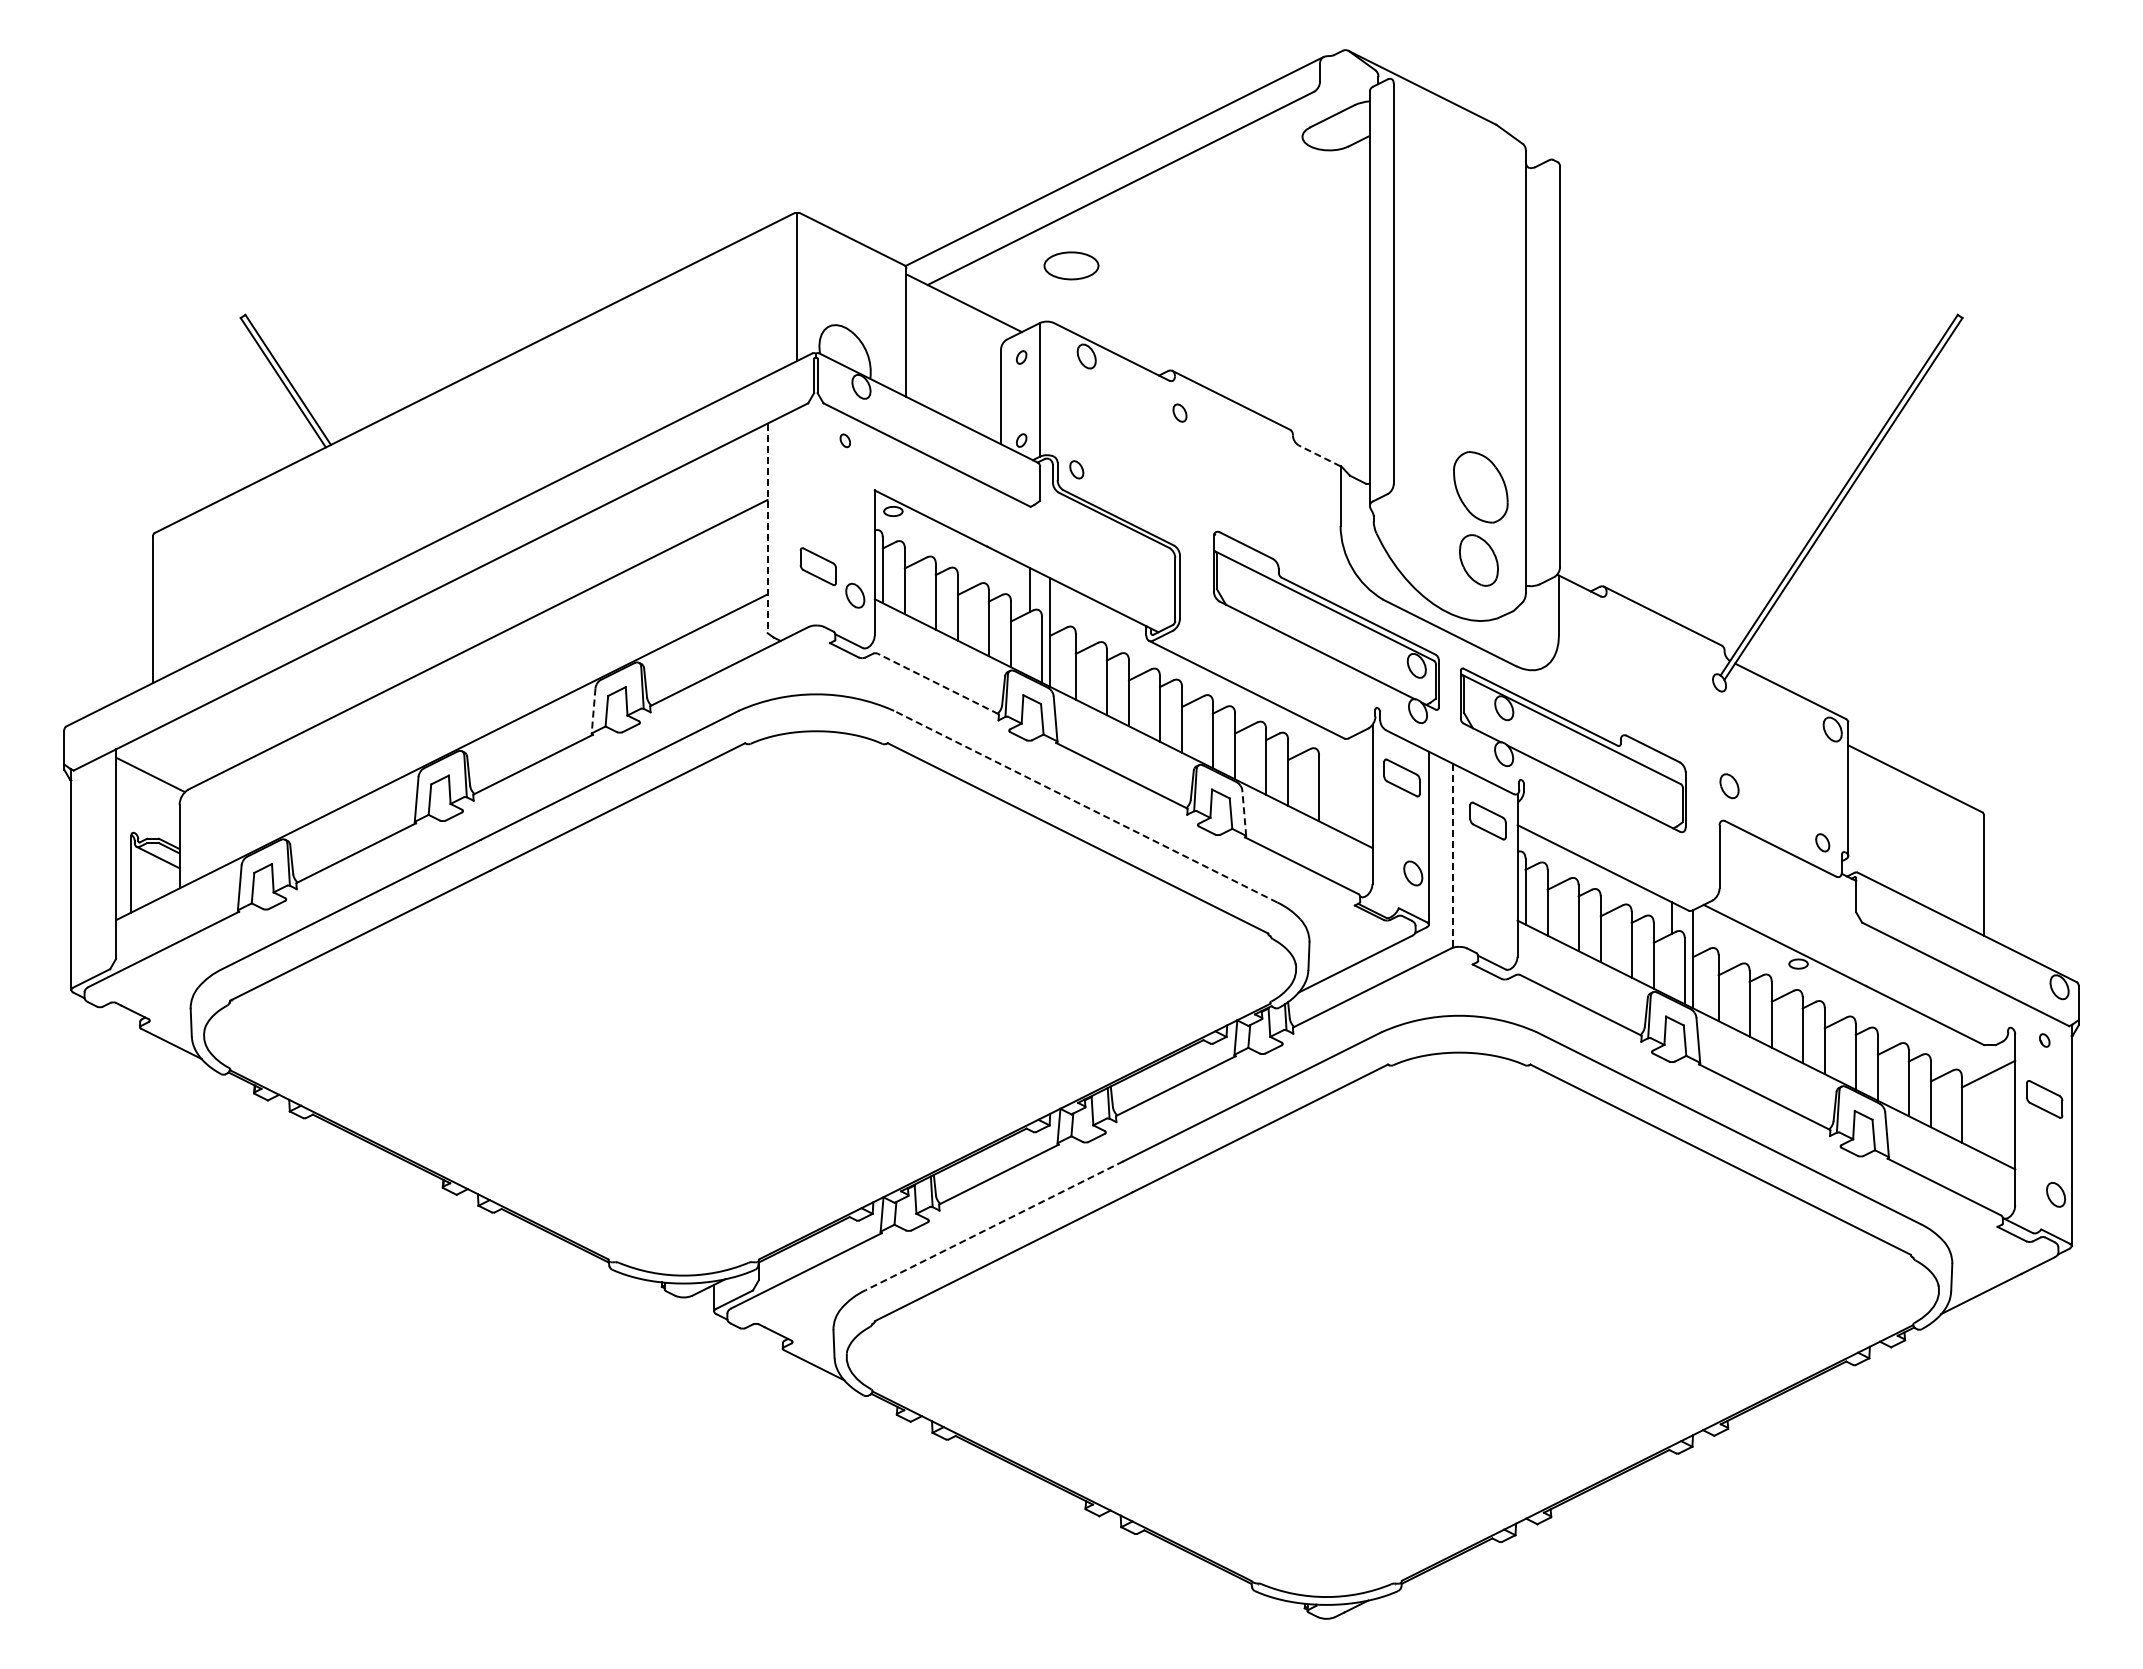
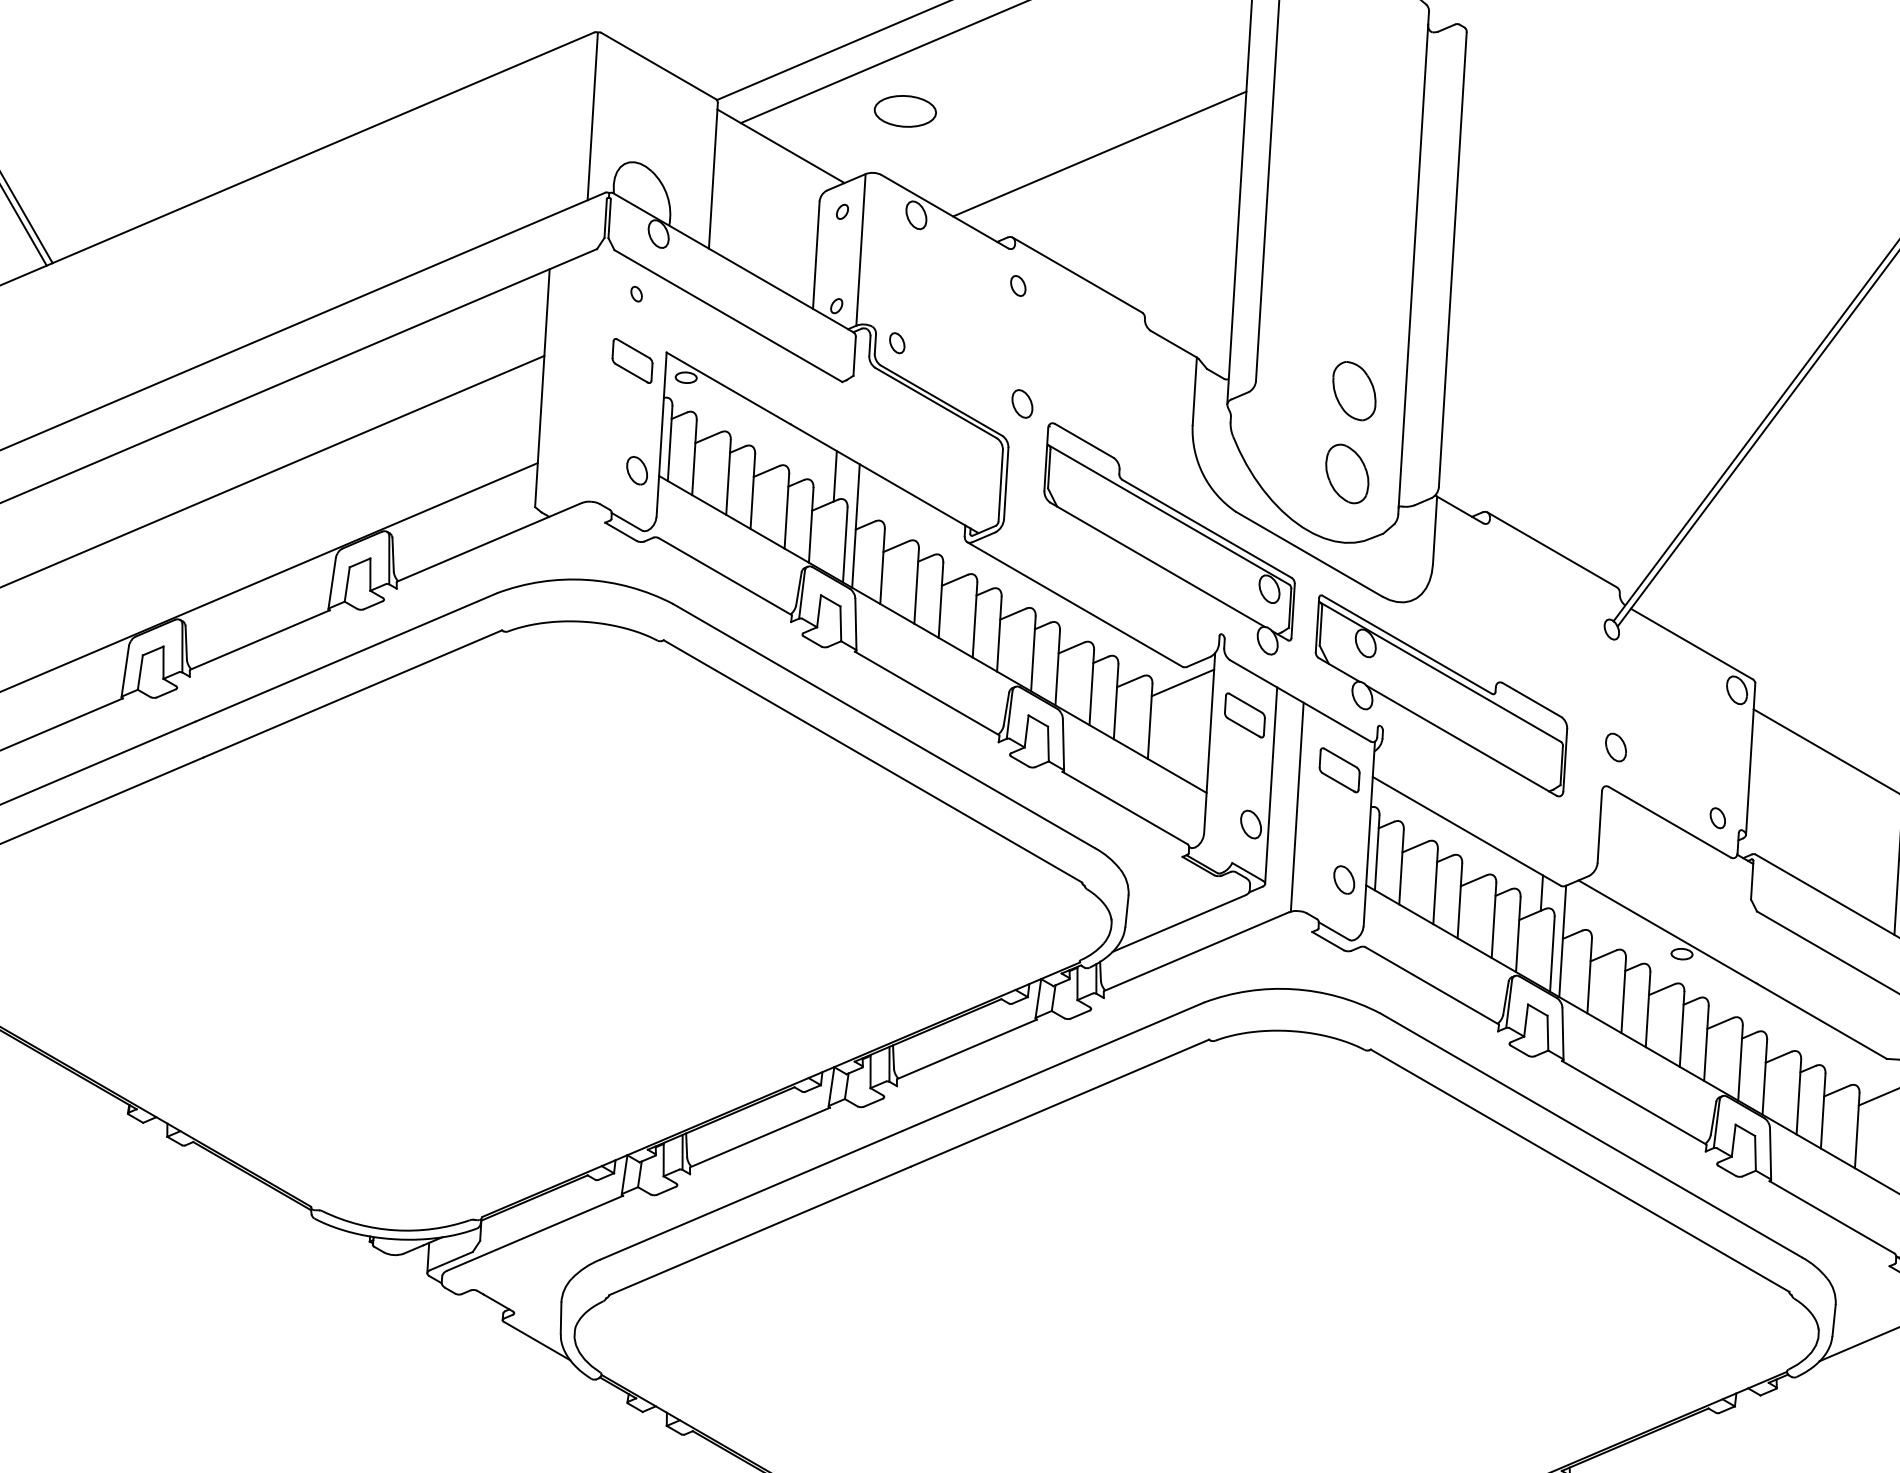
line: (1244, 292) -> (1099, 153), added
line: (1319, 455) -> (1173, 343), dashed -> solid
part: (1480, 487) -> (1354, 391), size x0.71
part: (1189, 516) -> (1021, 403), added
line: (767, 528) -> (542, 388), dashed -> solid
part: (817, 566) -> (631, 360), moved
line: (937, 683) -> (724, 575), dashed -> solid
line: (593, 711) -> (332, 583), dashed -> solid
line: (1345, 752) -> (1182, 682), added
line: (1085, 806) -> (883, 725), dashed -> solid
line: (1244, 813) -> (1063, 744), dashed -> solid
line: (1452, 856) -> (1296, 808), dashed -> solid
part: (1497, 916) -> (1343, 879), added
line: (994, 1225) -> (751, 1194), dashed -> solid

